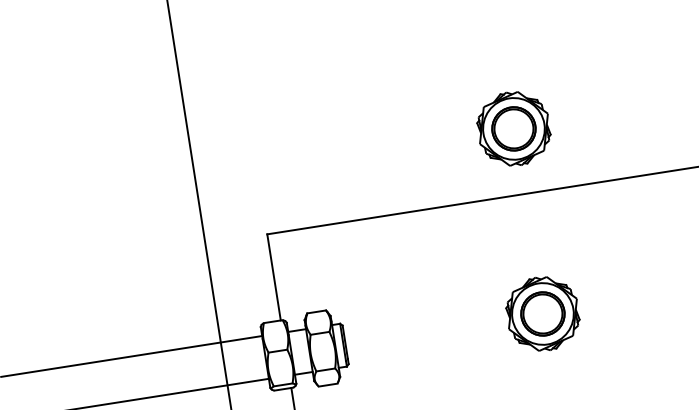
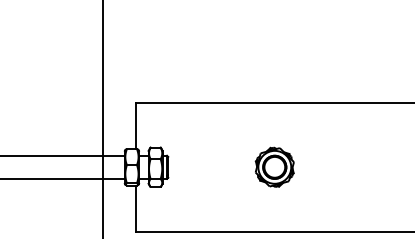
part: (513, 127) -> (274, 66), removed

